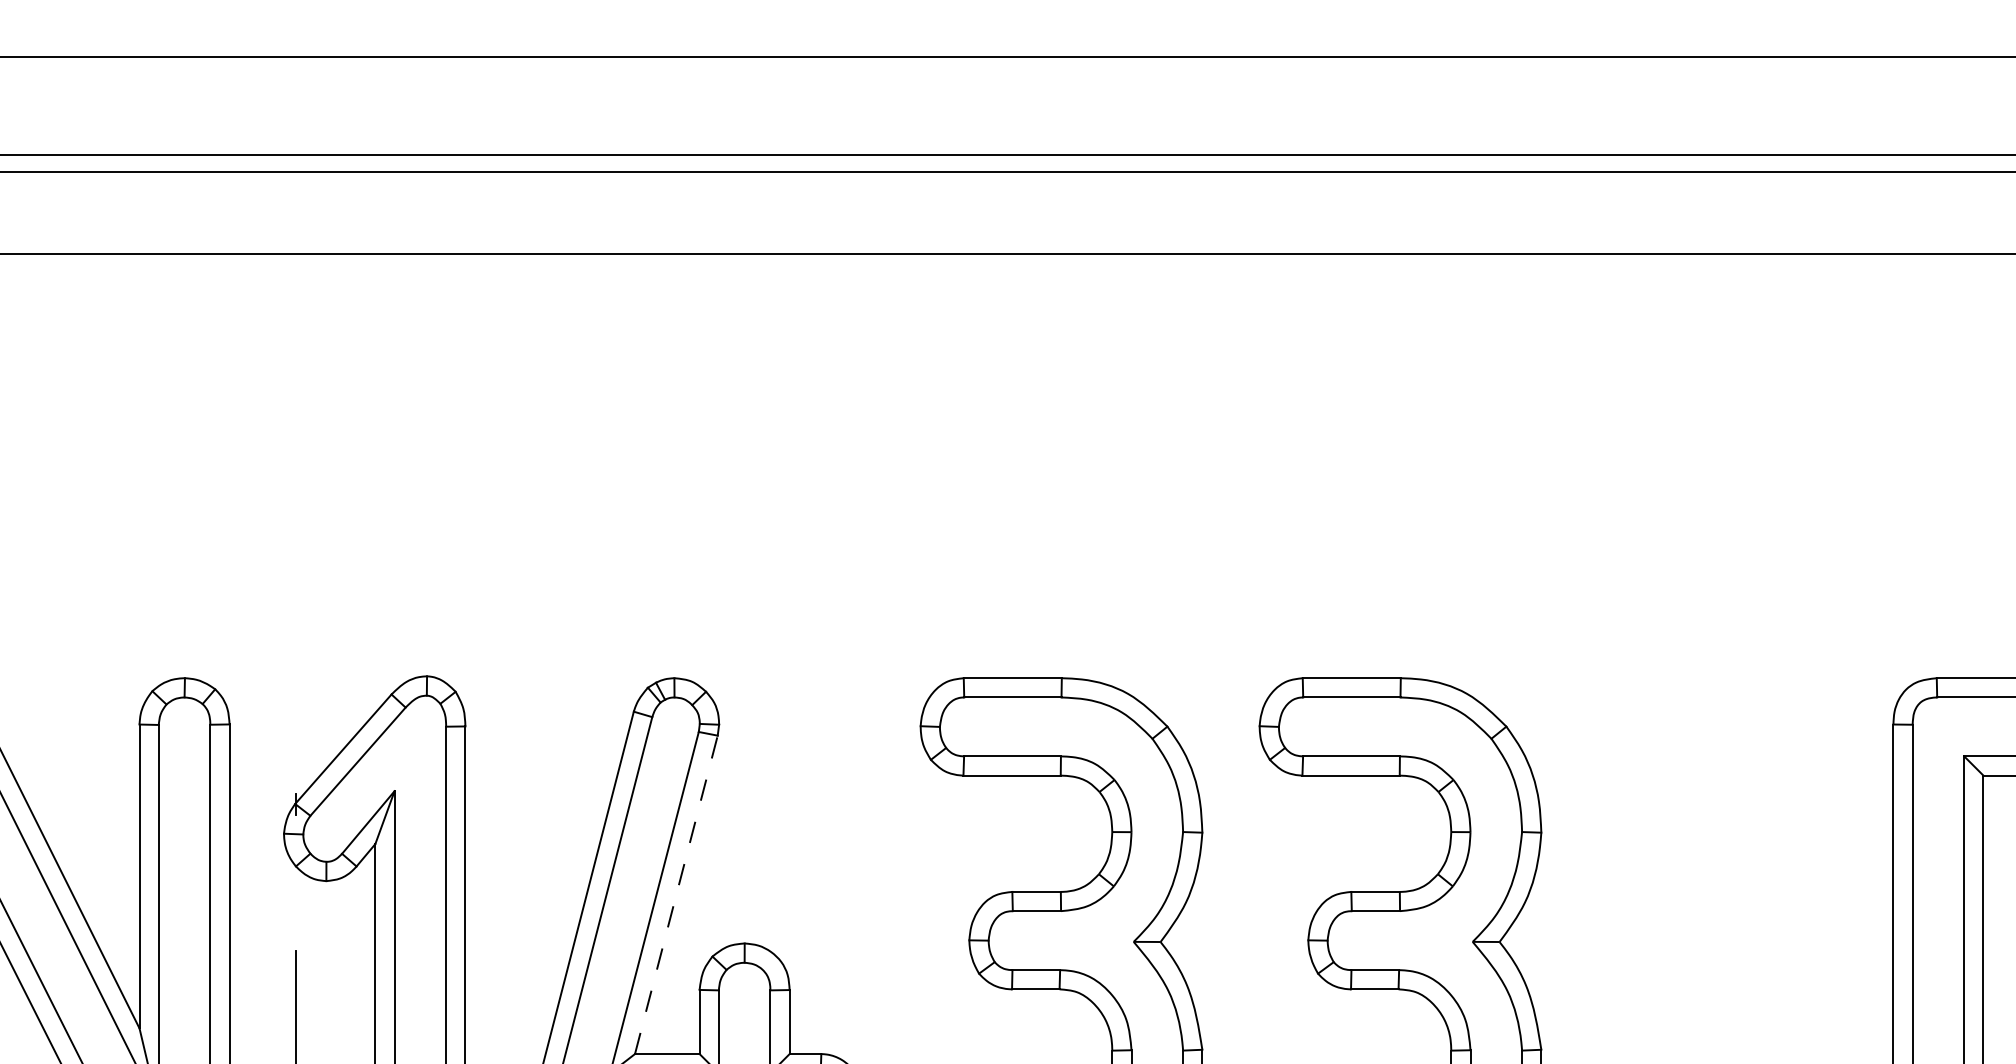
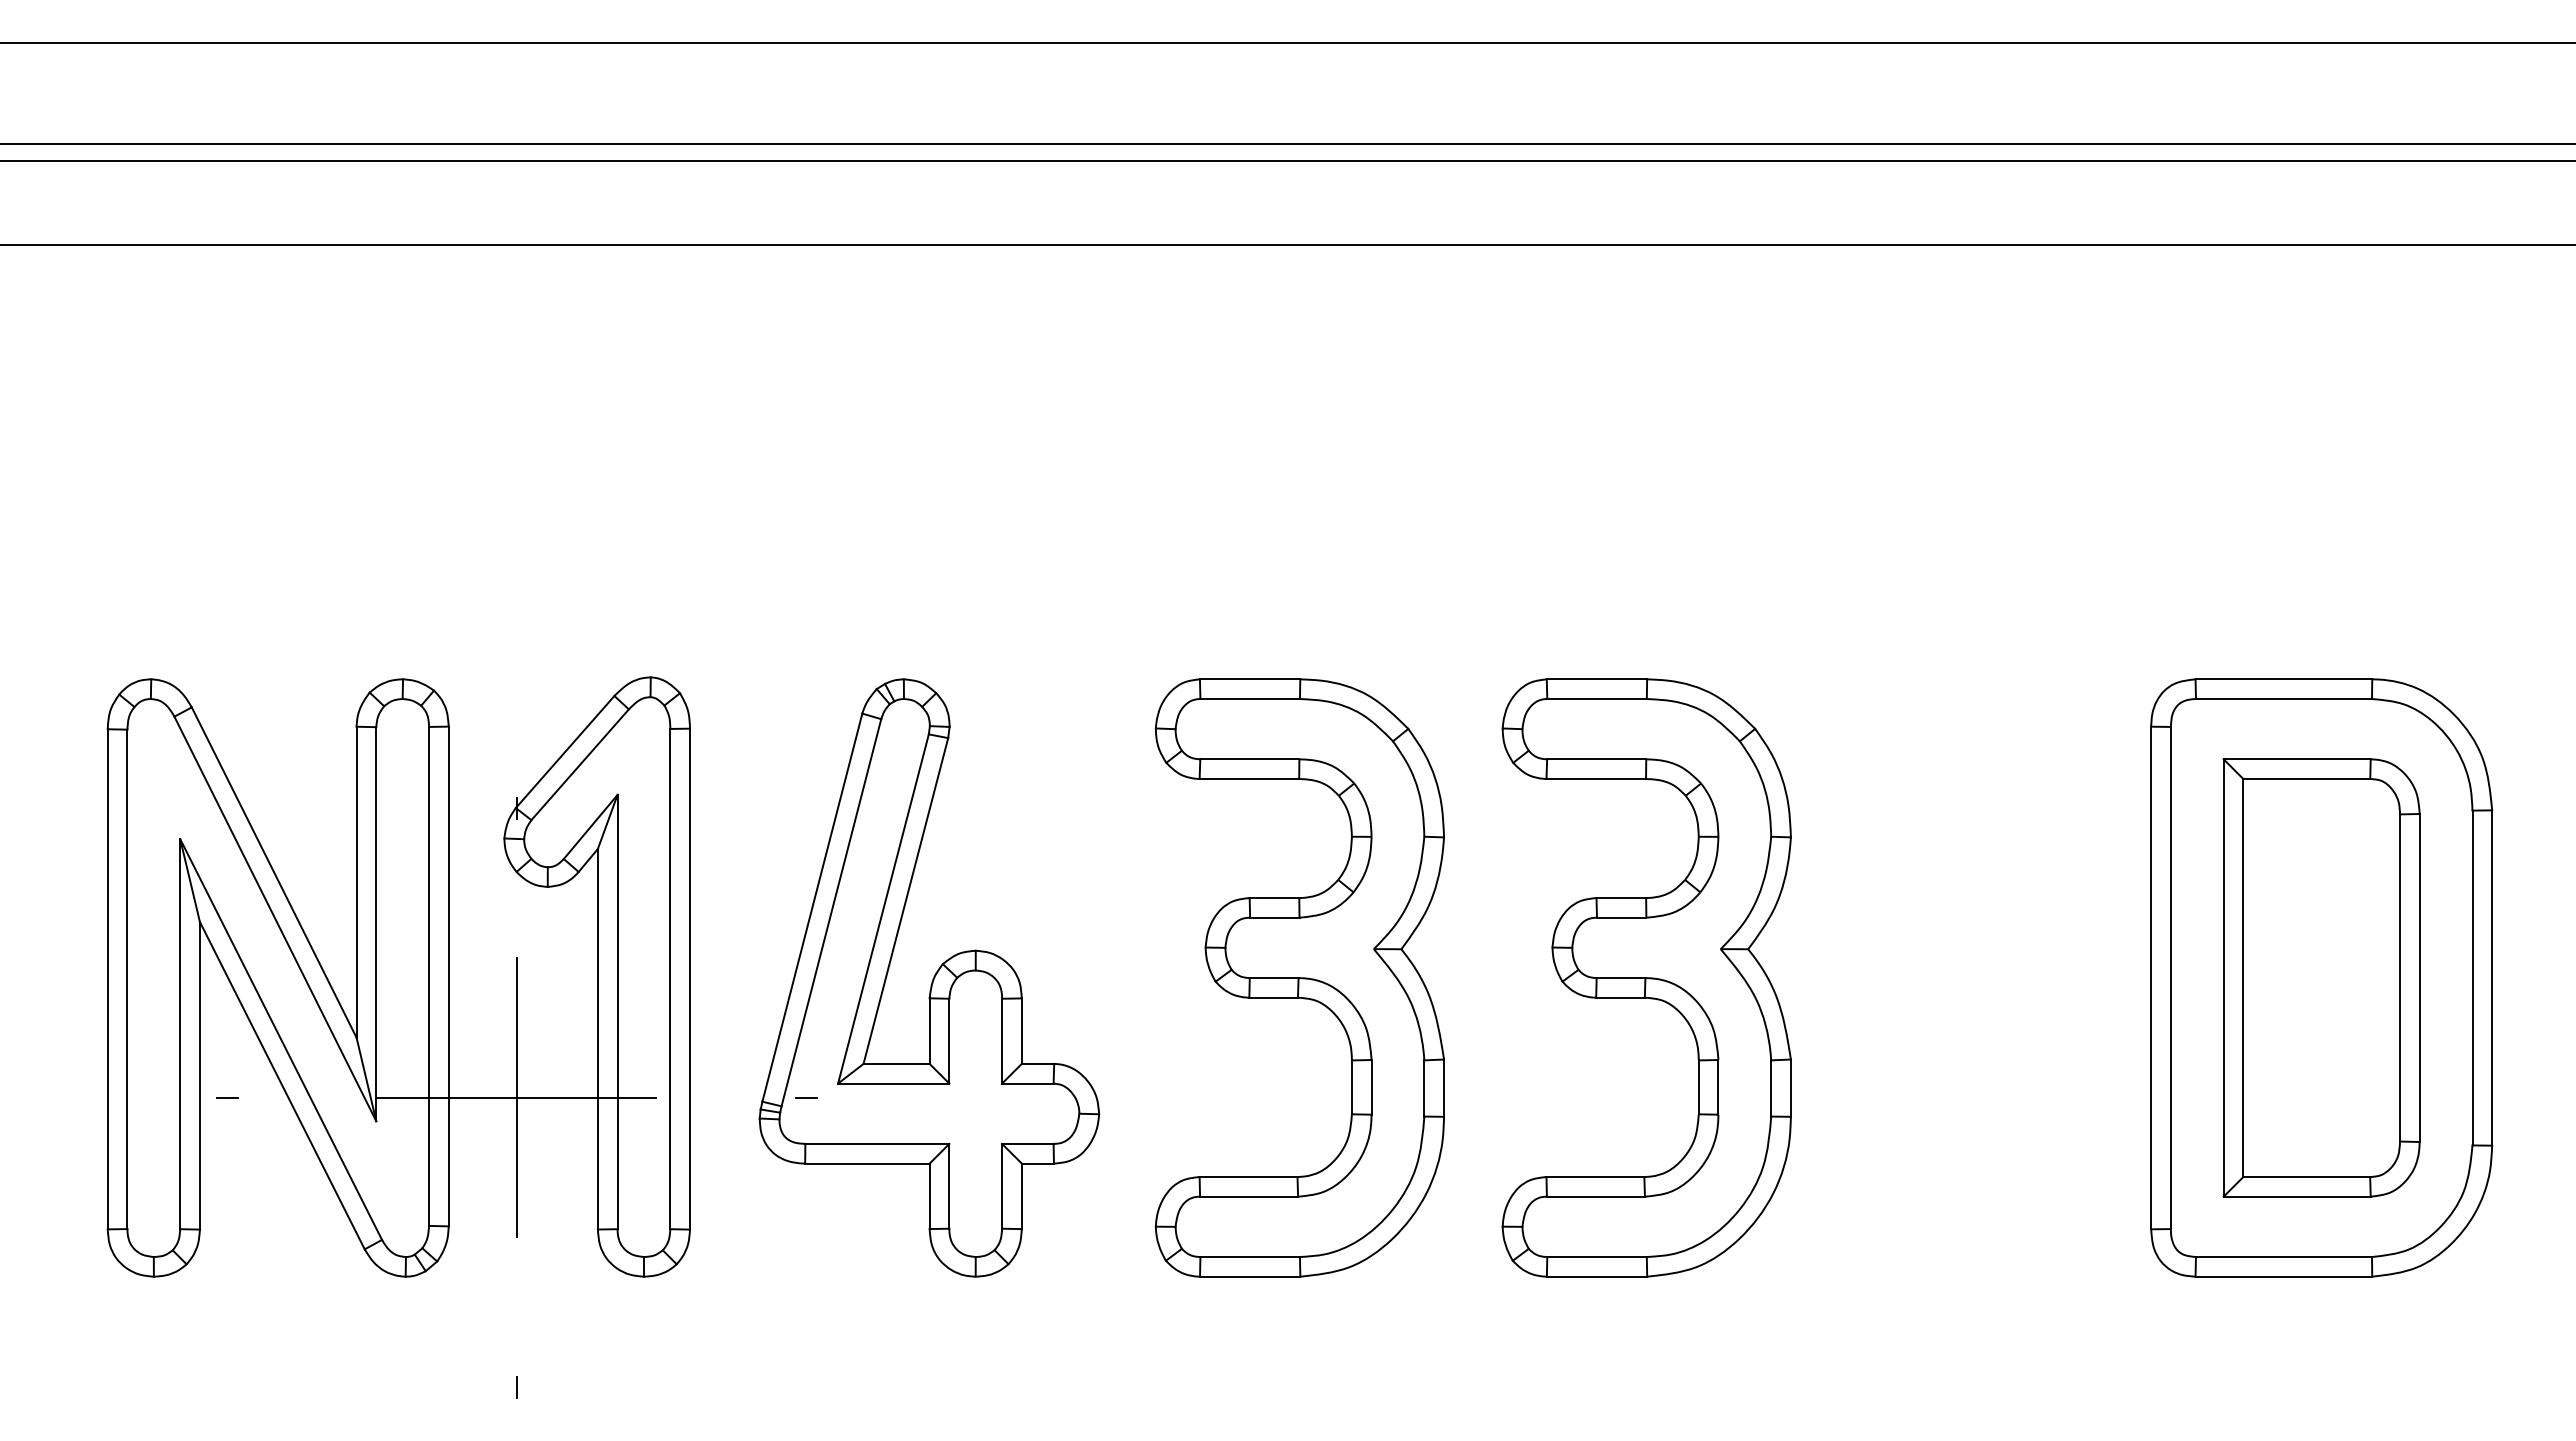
line: (676, 894) -> (906, 900), dashed -> solid

